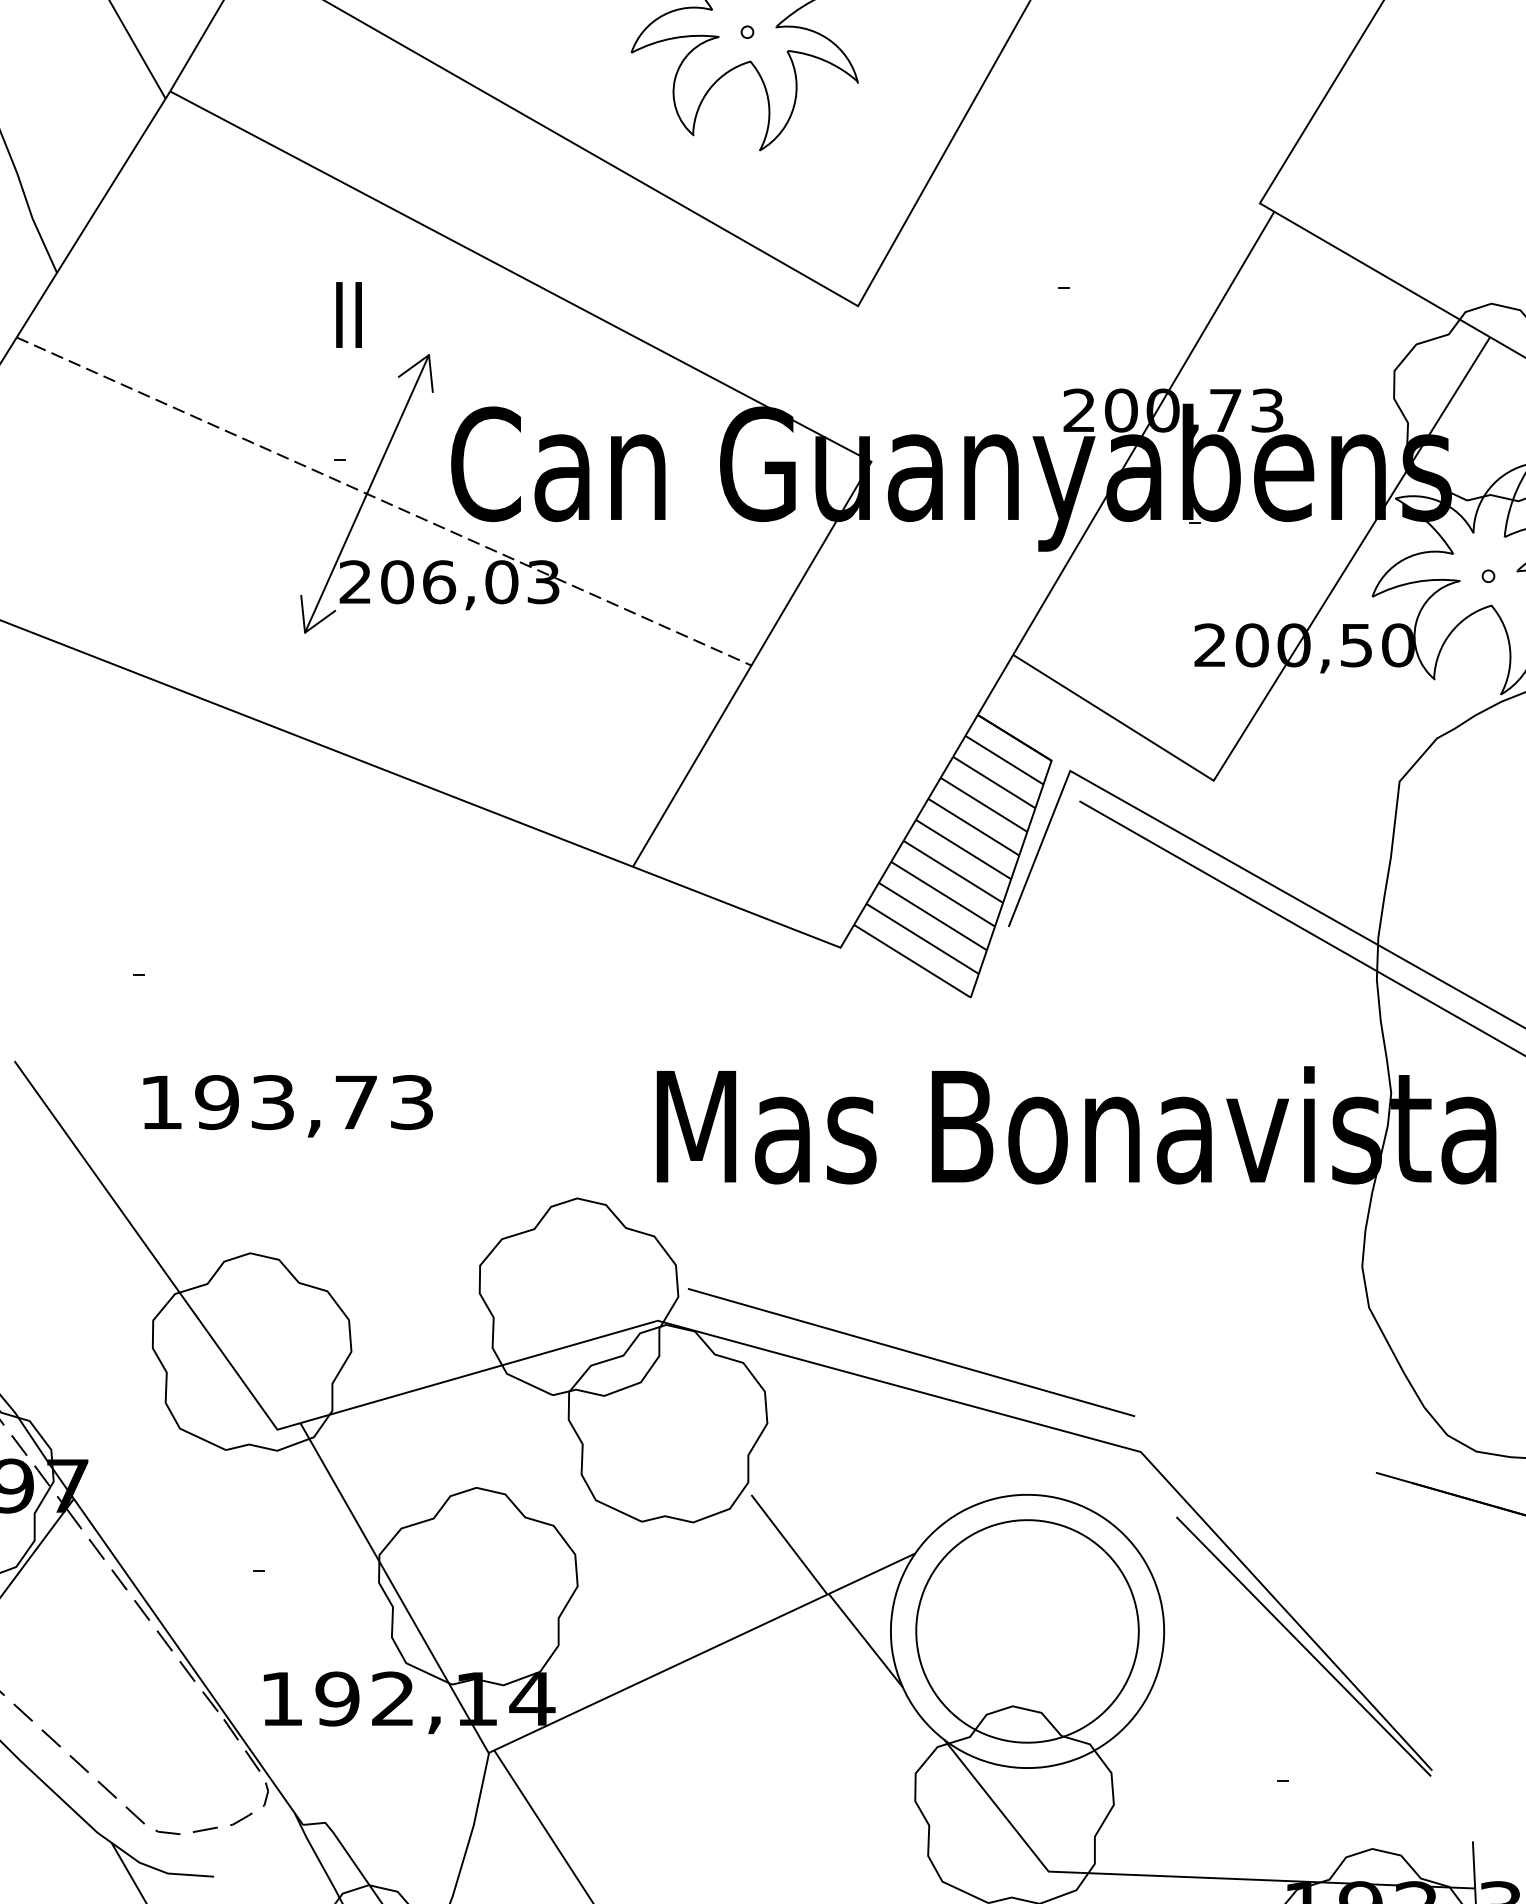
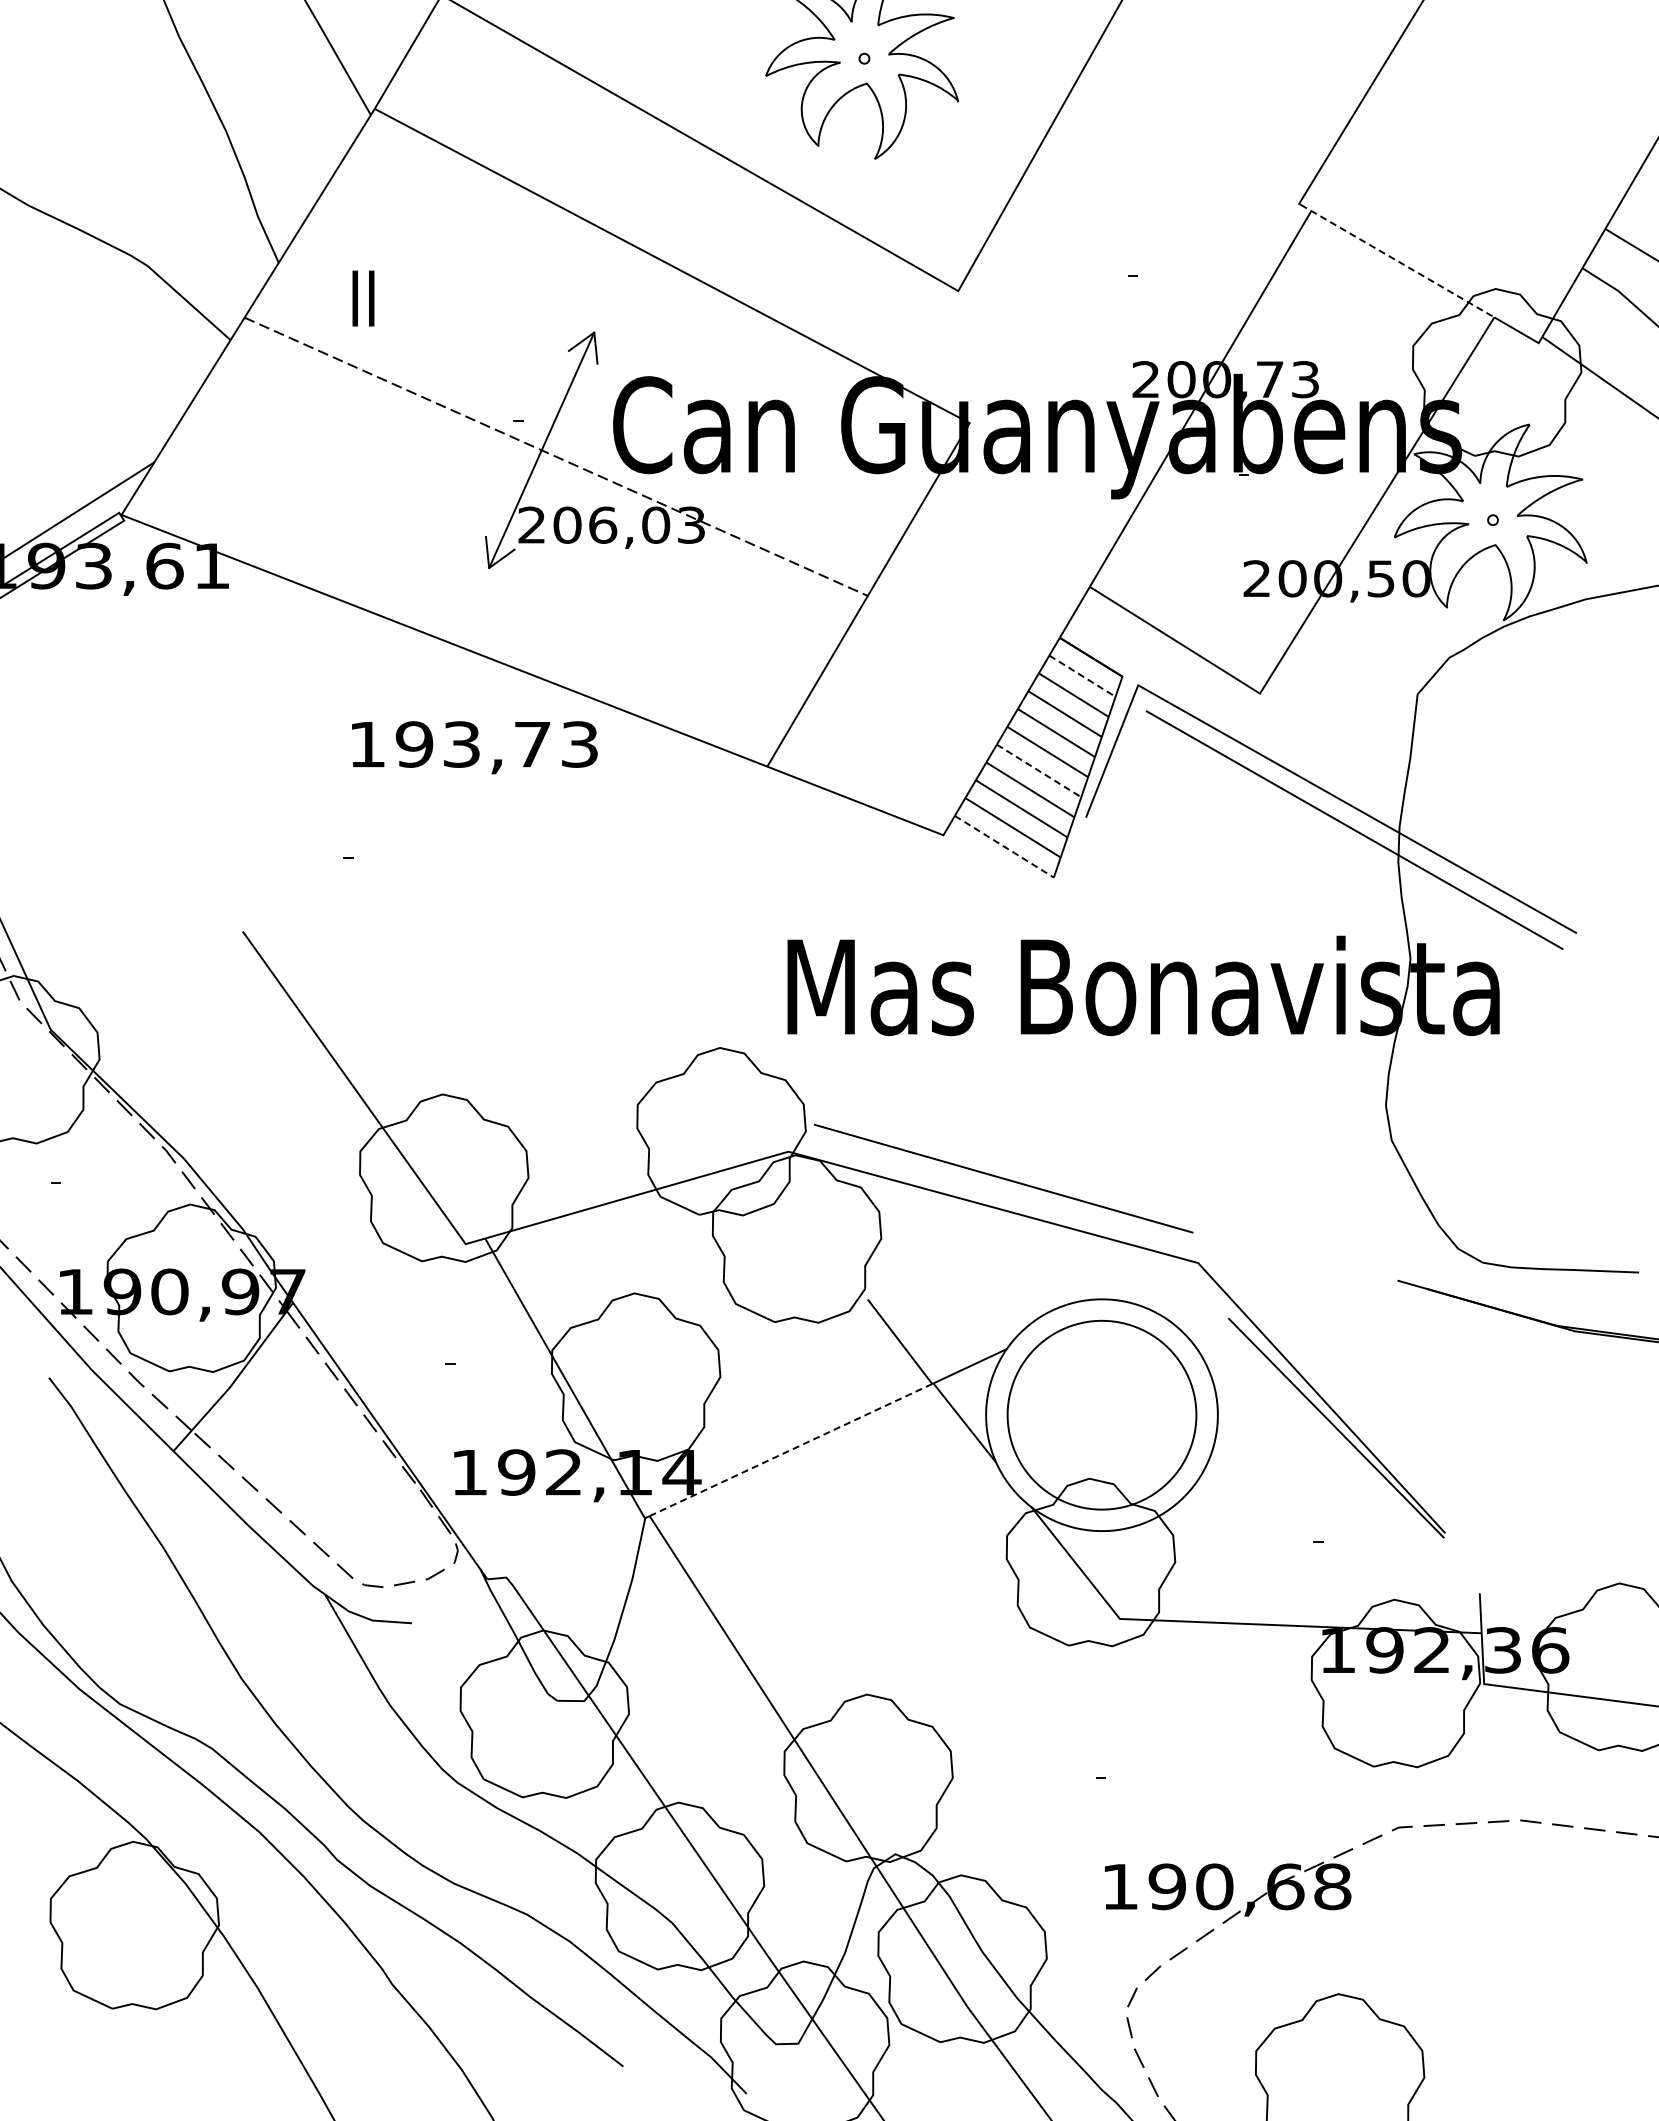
line: (1375, 271) -> (1397, 261), solid -> dashed
text: (349, 314) -> (363, 298), moved
line: (1004, 760) -> (1082, 676), solid -> dashed
line: (953, 871) -> (1039, 770), solid -> dashed
line: (912, 962) -> (1004, 847), solid -> dashed
text: (287, 1105) -> (474, 747), moved
line: (660, 1673) -> (790, 1450), solid -> dashed

